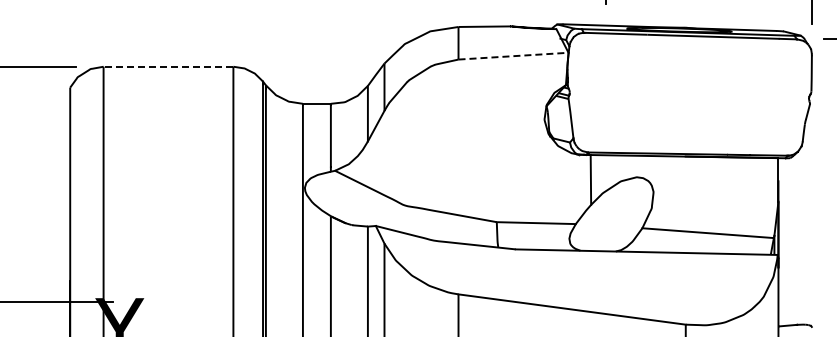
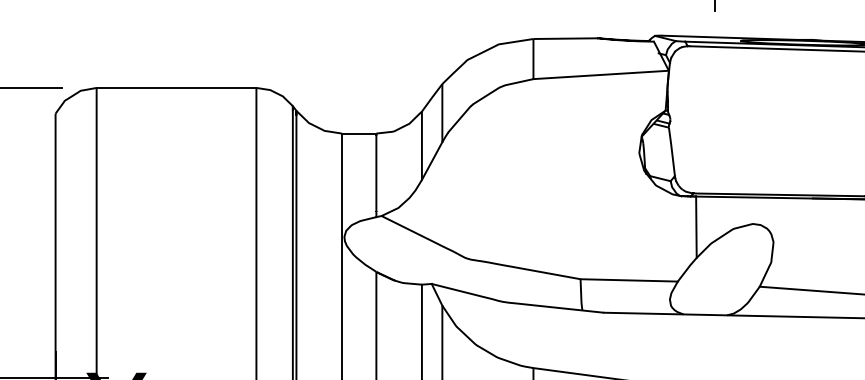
line: (514, 56) -> (602, 75), dashed -> solid
line: (168, 66) -> (176, 87), dashed -> solid

